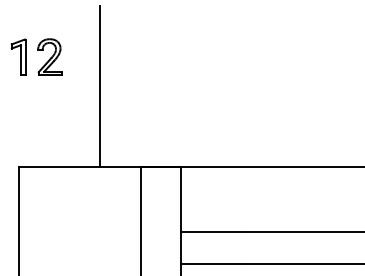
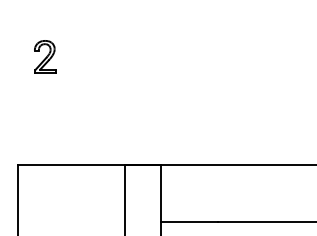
part: (18, 56) -> (17, 67), removed
part: (49, 56) -> (44, 56), moved
line: (100, 86) -> (89, 94), removed

